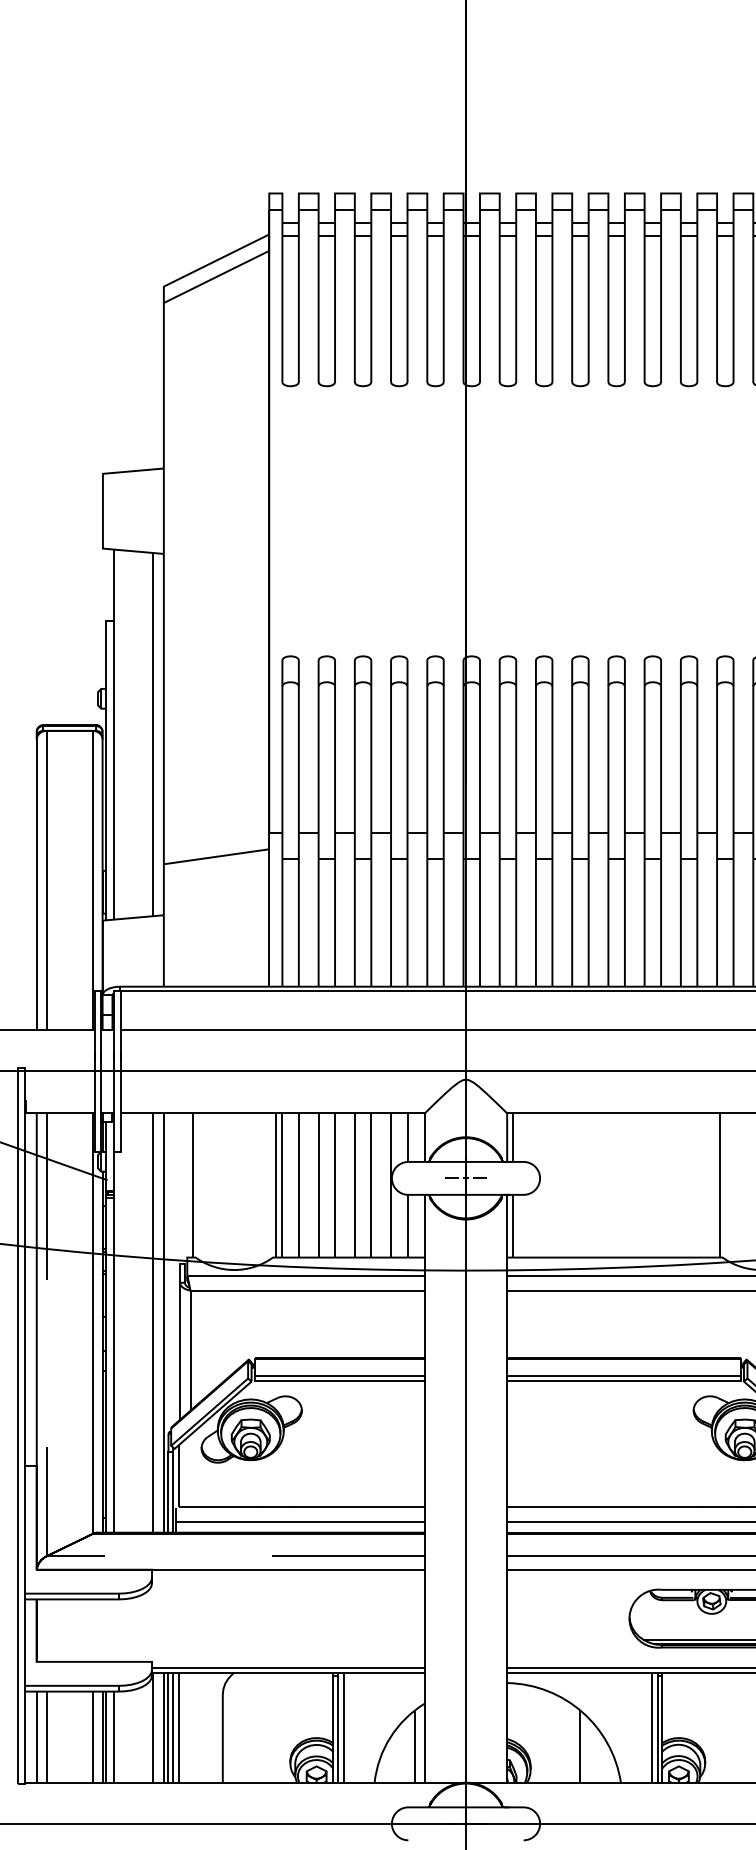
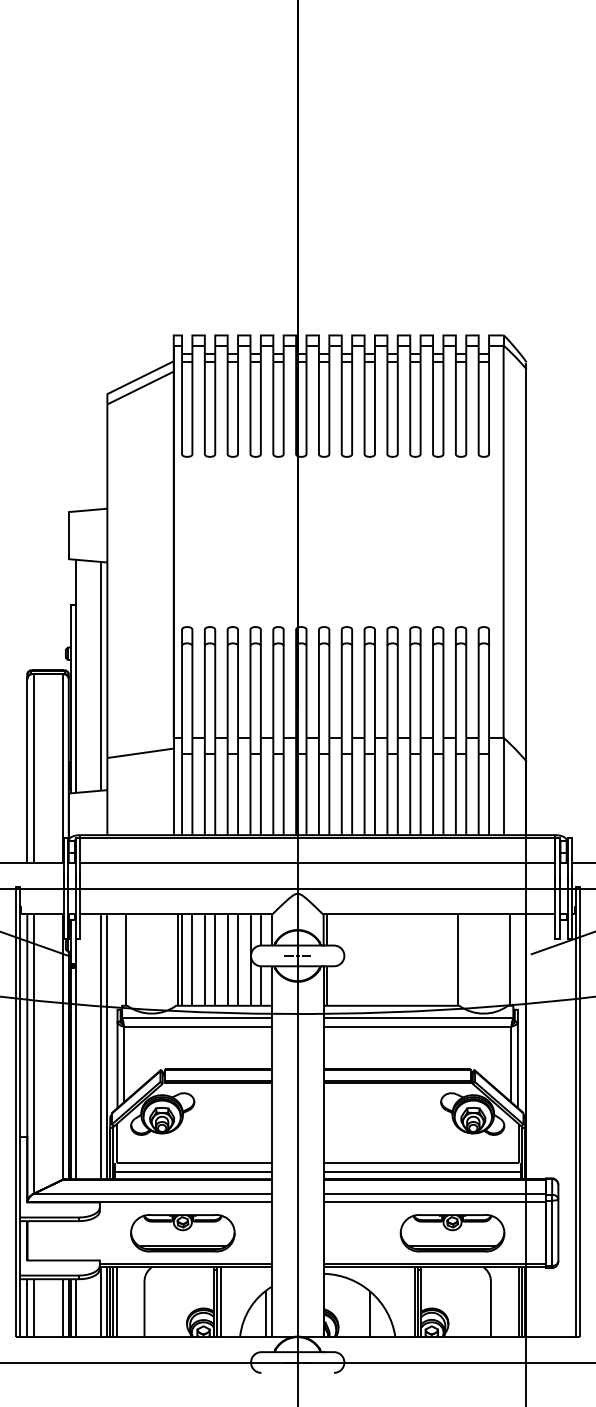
line: (46, 1525) -> (33, 1174), dashed -> solid
part: (283, 1619) -> (182, 1233), added

